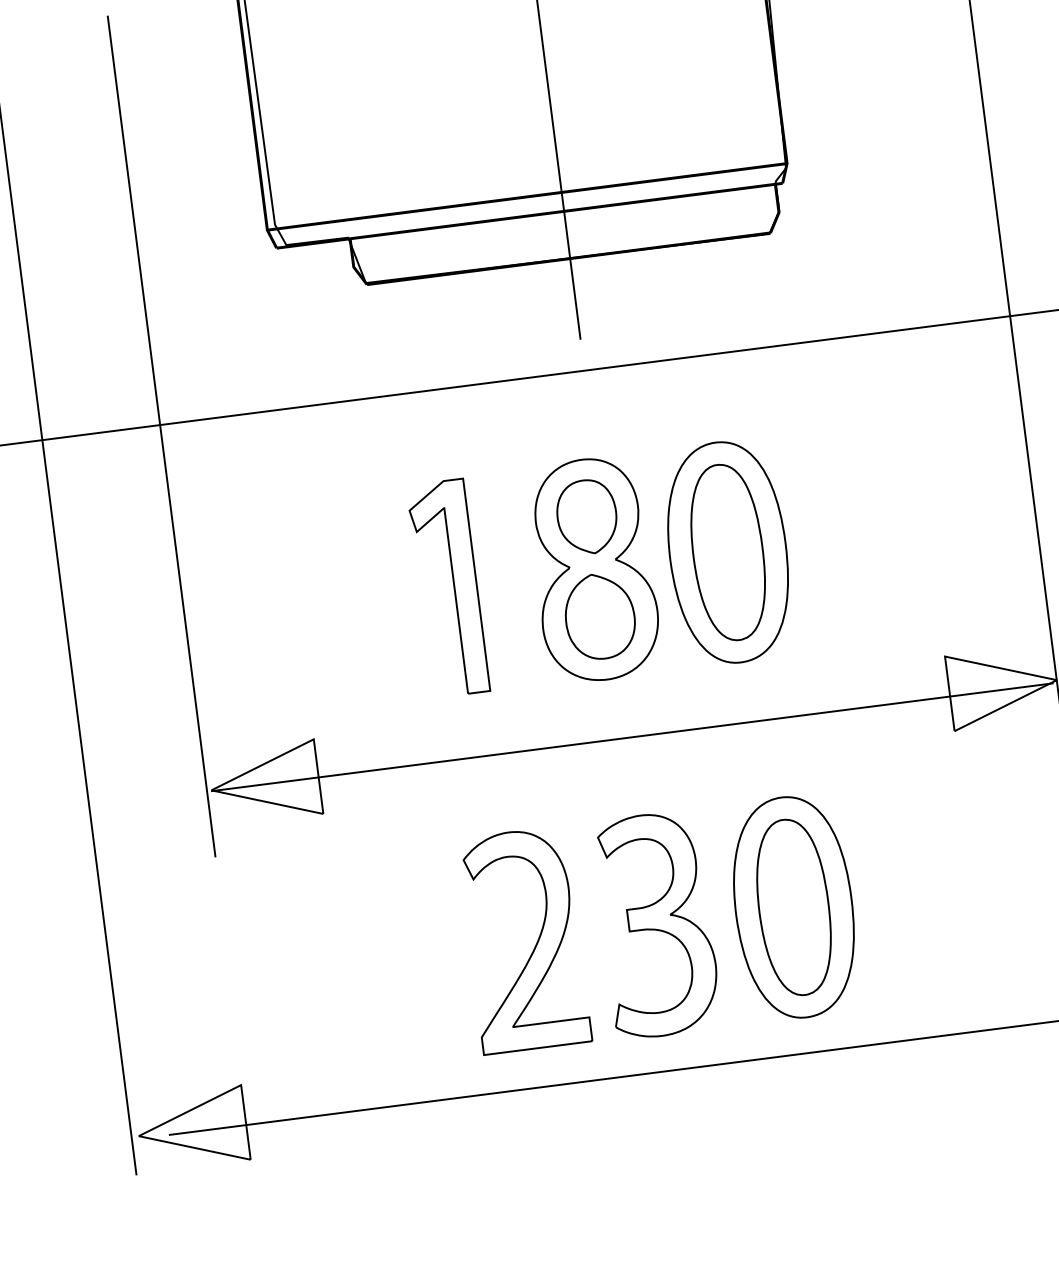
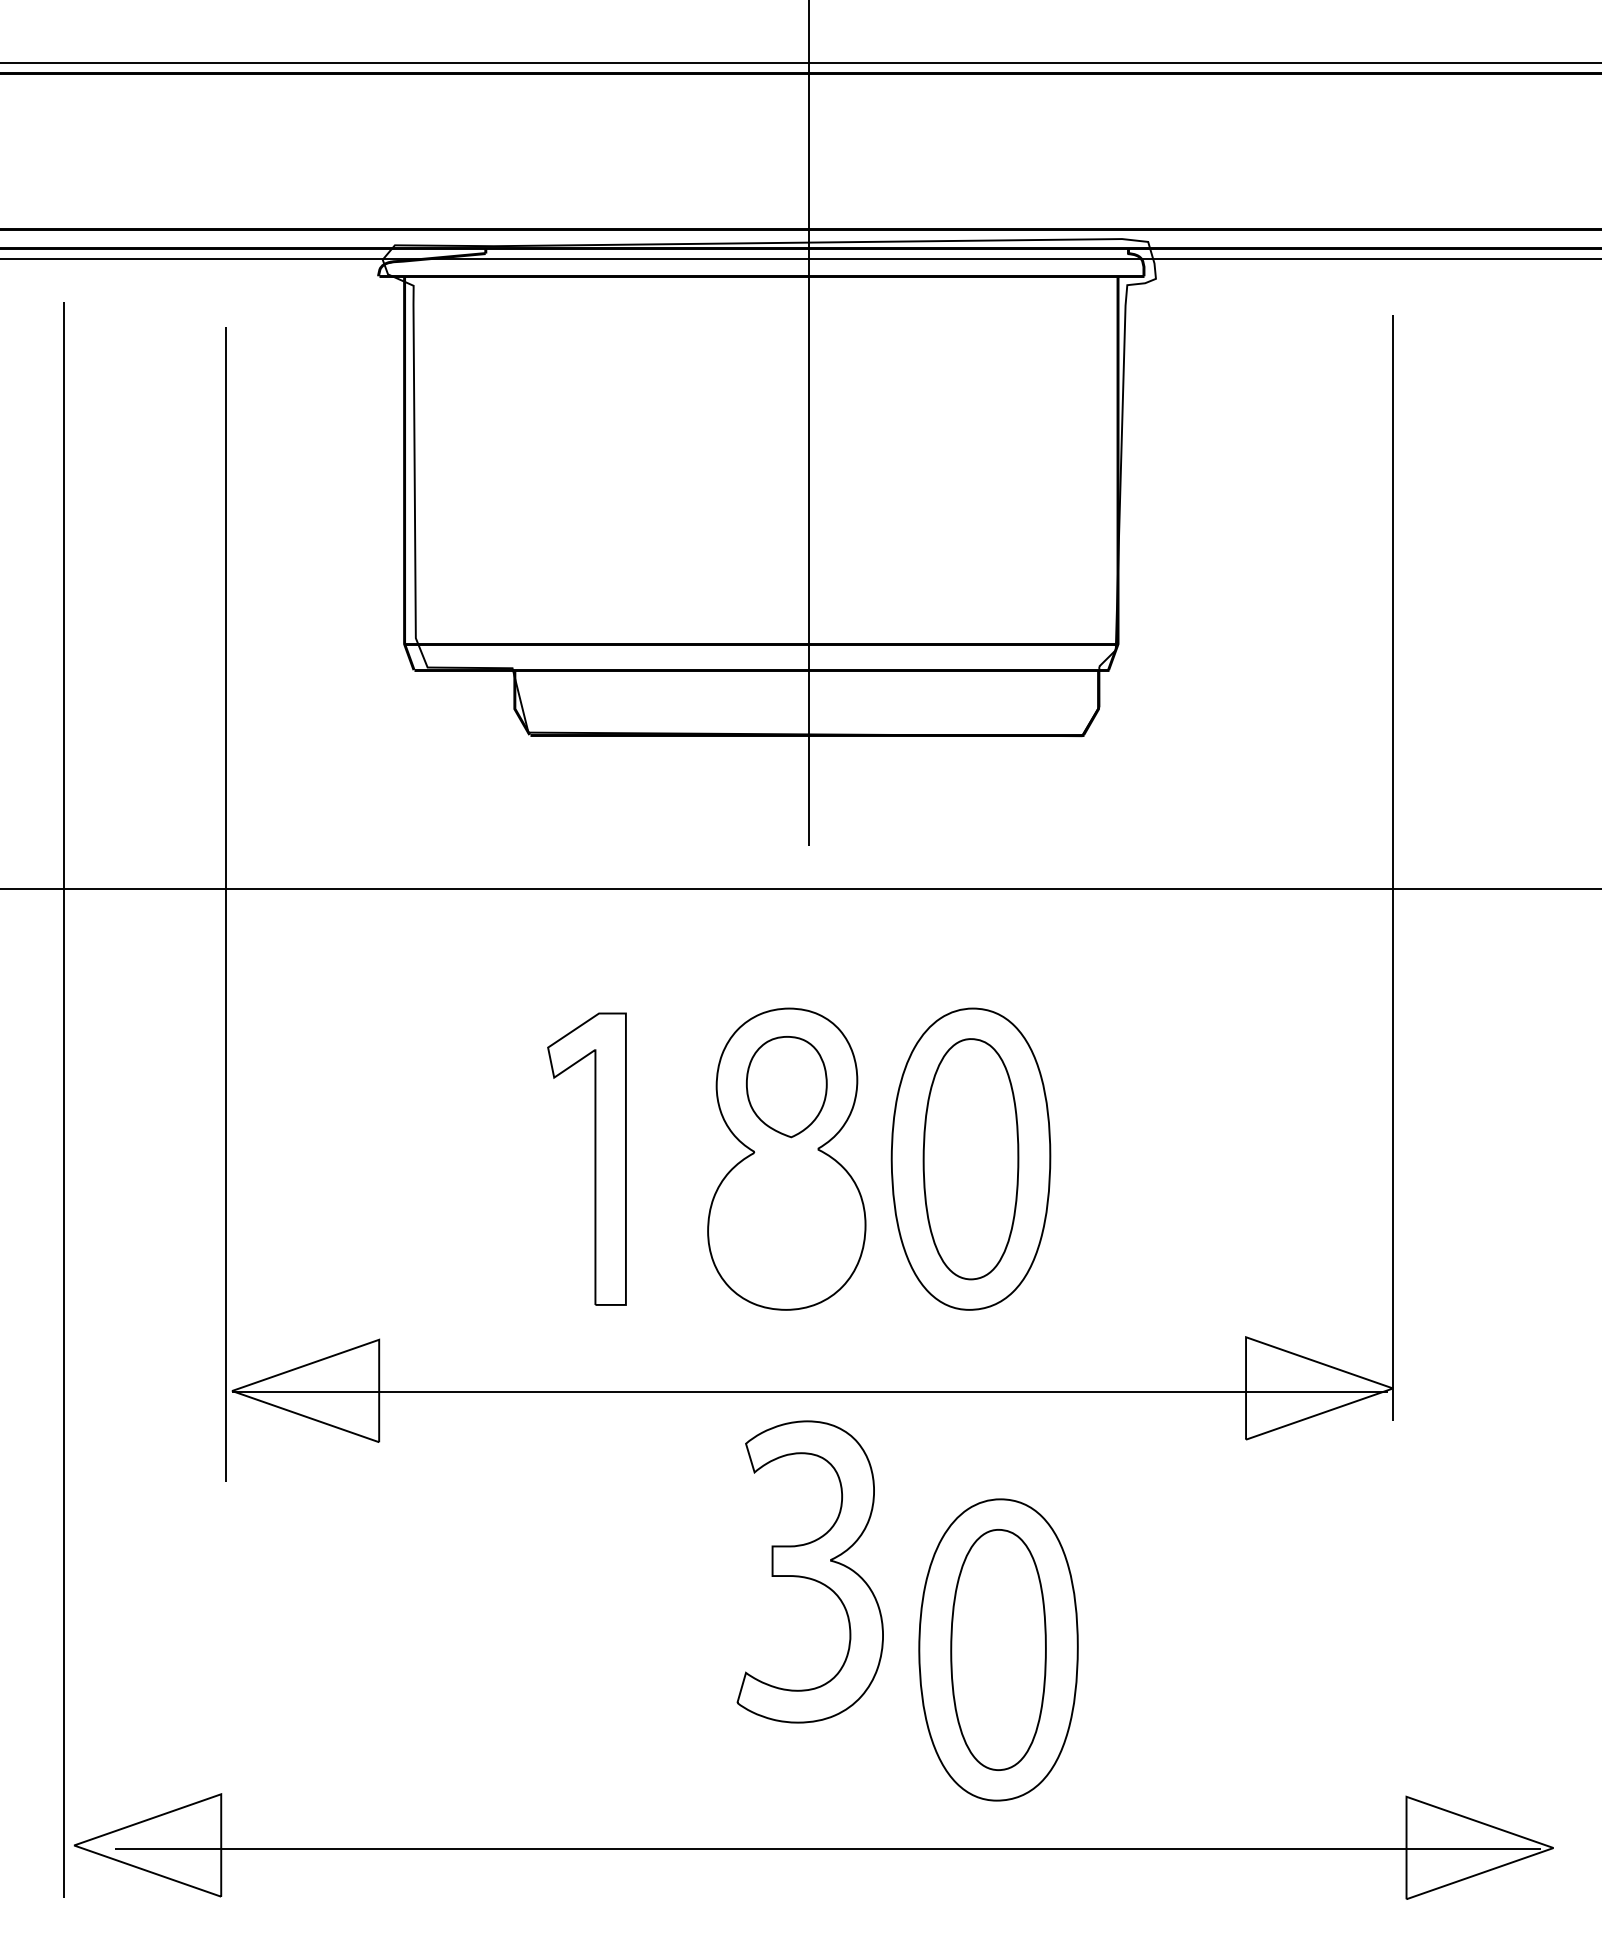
part: (599, 616) -> (786, 1223), removed
part: (656, 924) -> (809, 1571), moved
part: (535, 944) -> (643, 1655), removed

